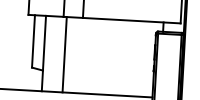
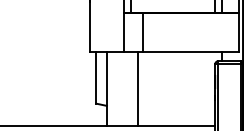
line: (64, 55) -> (138, 89), moved

